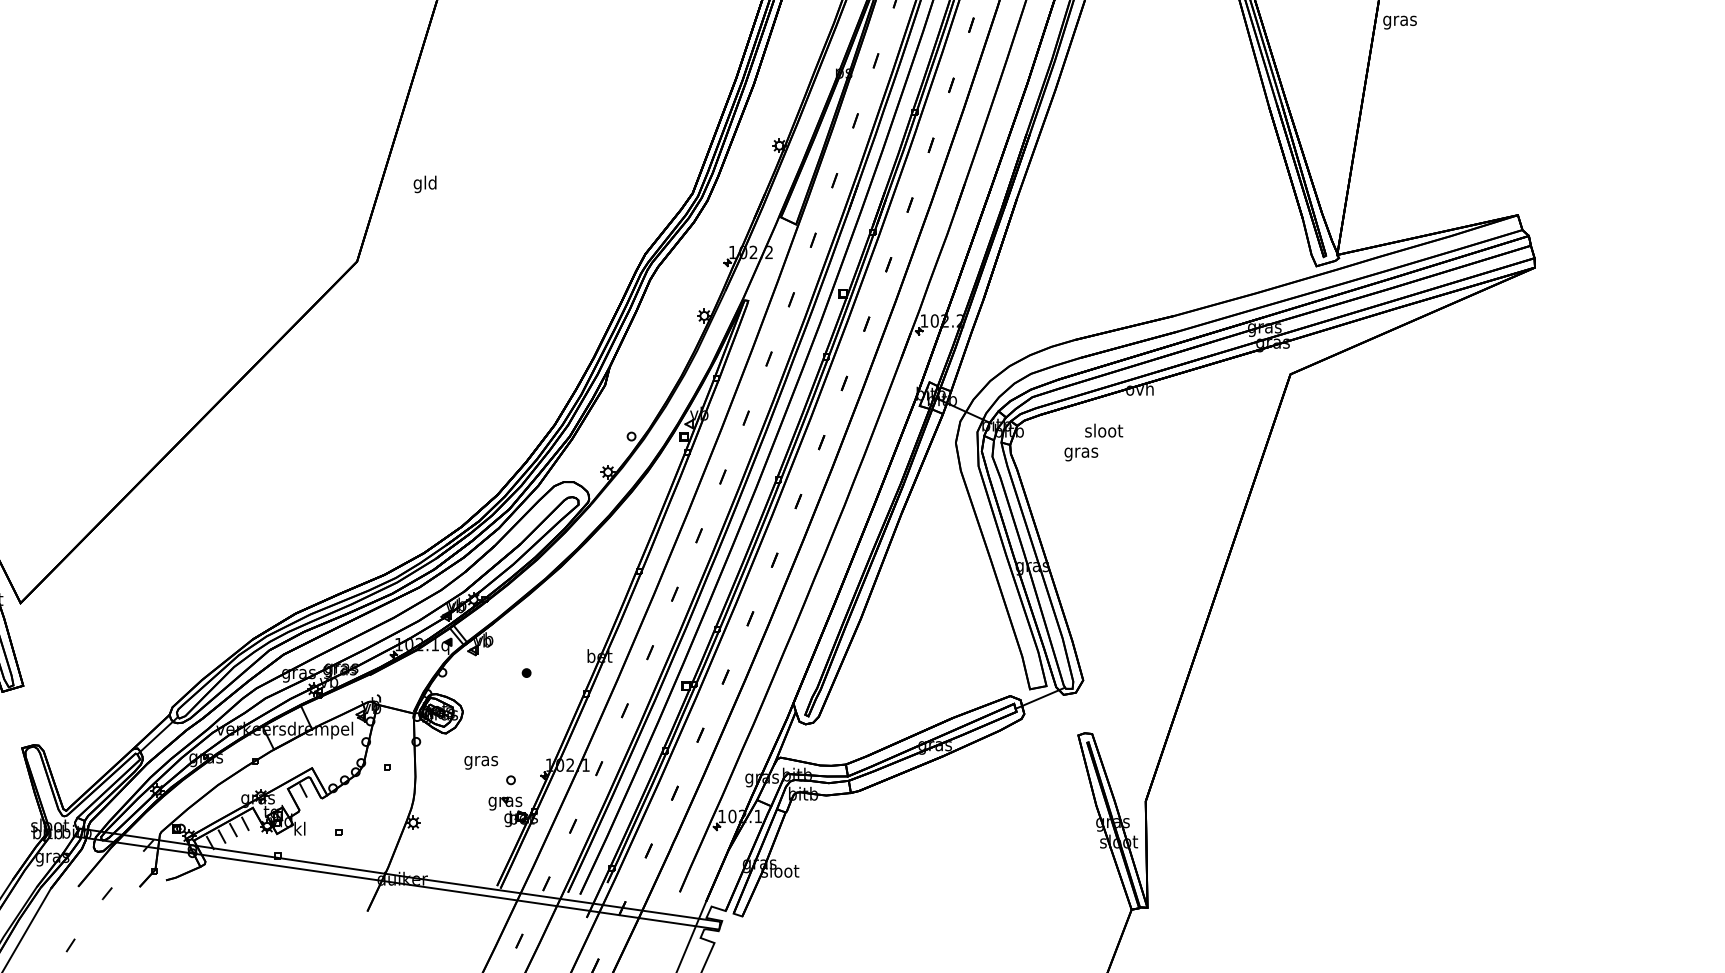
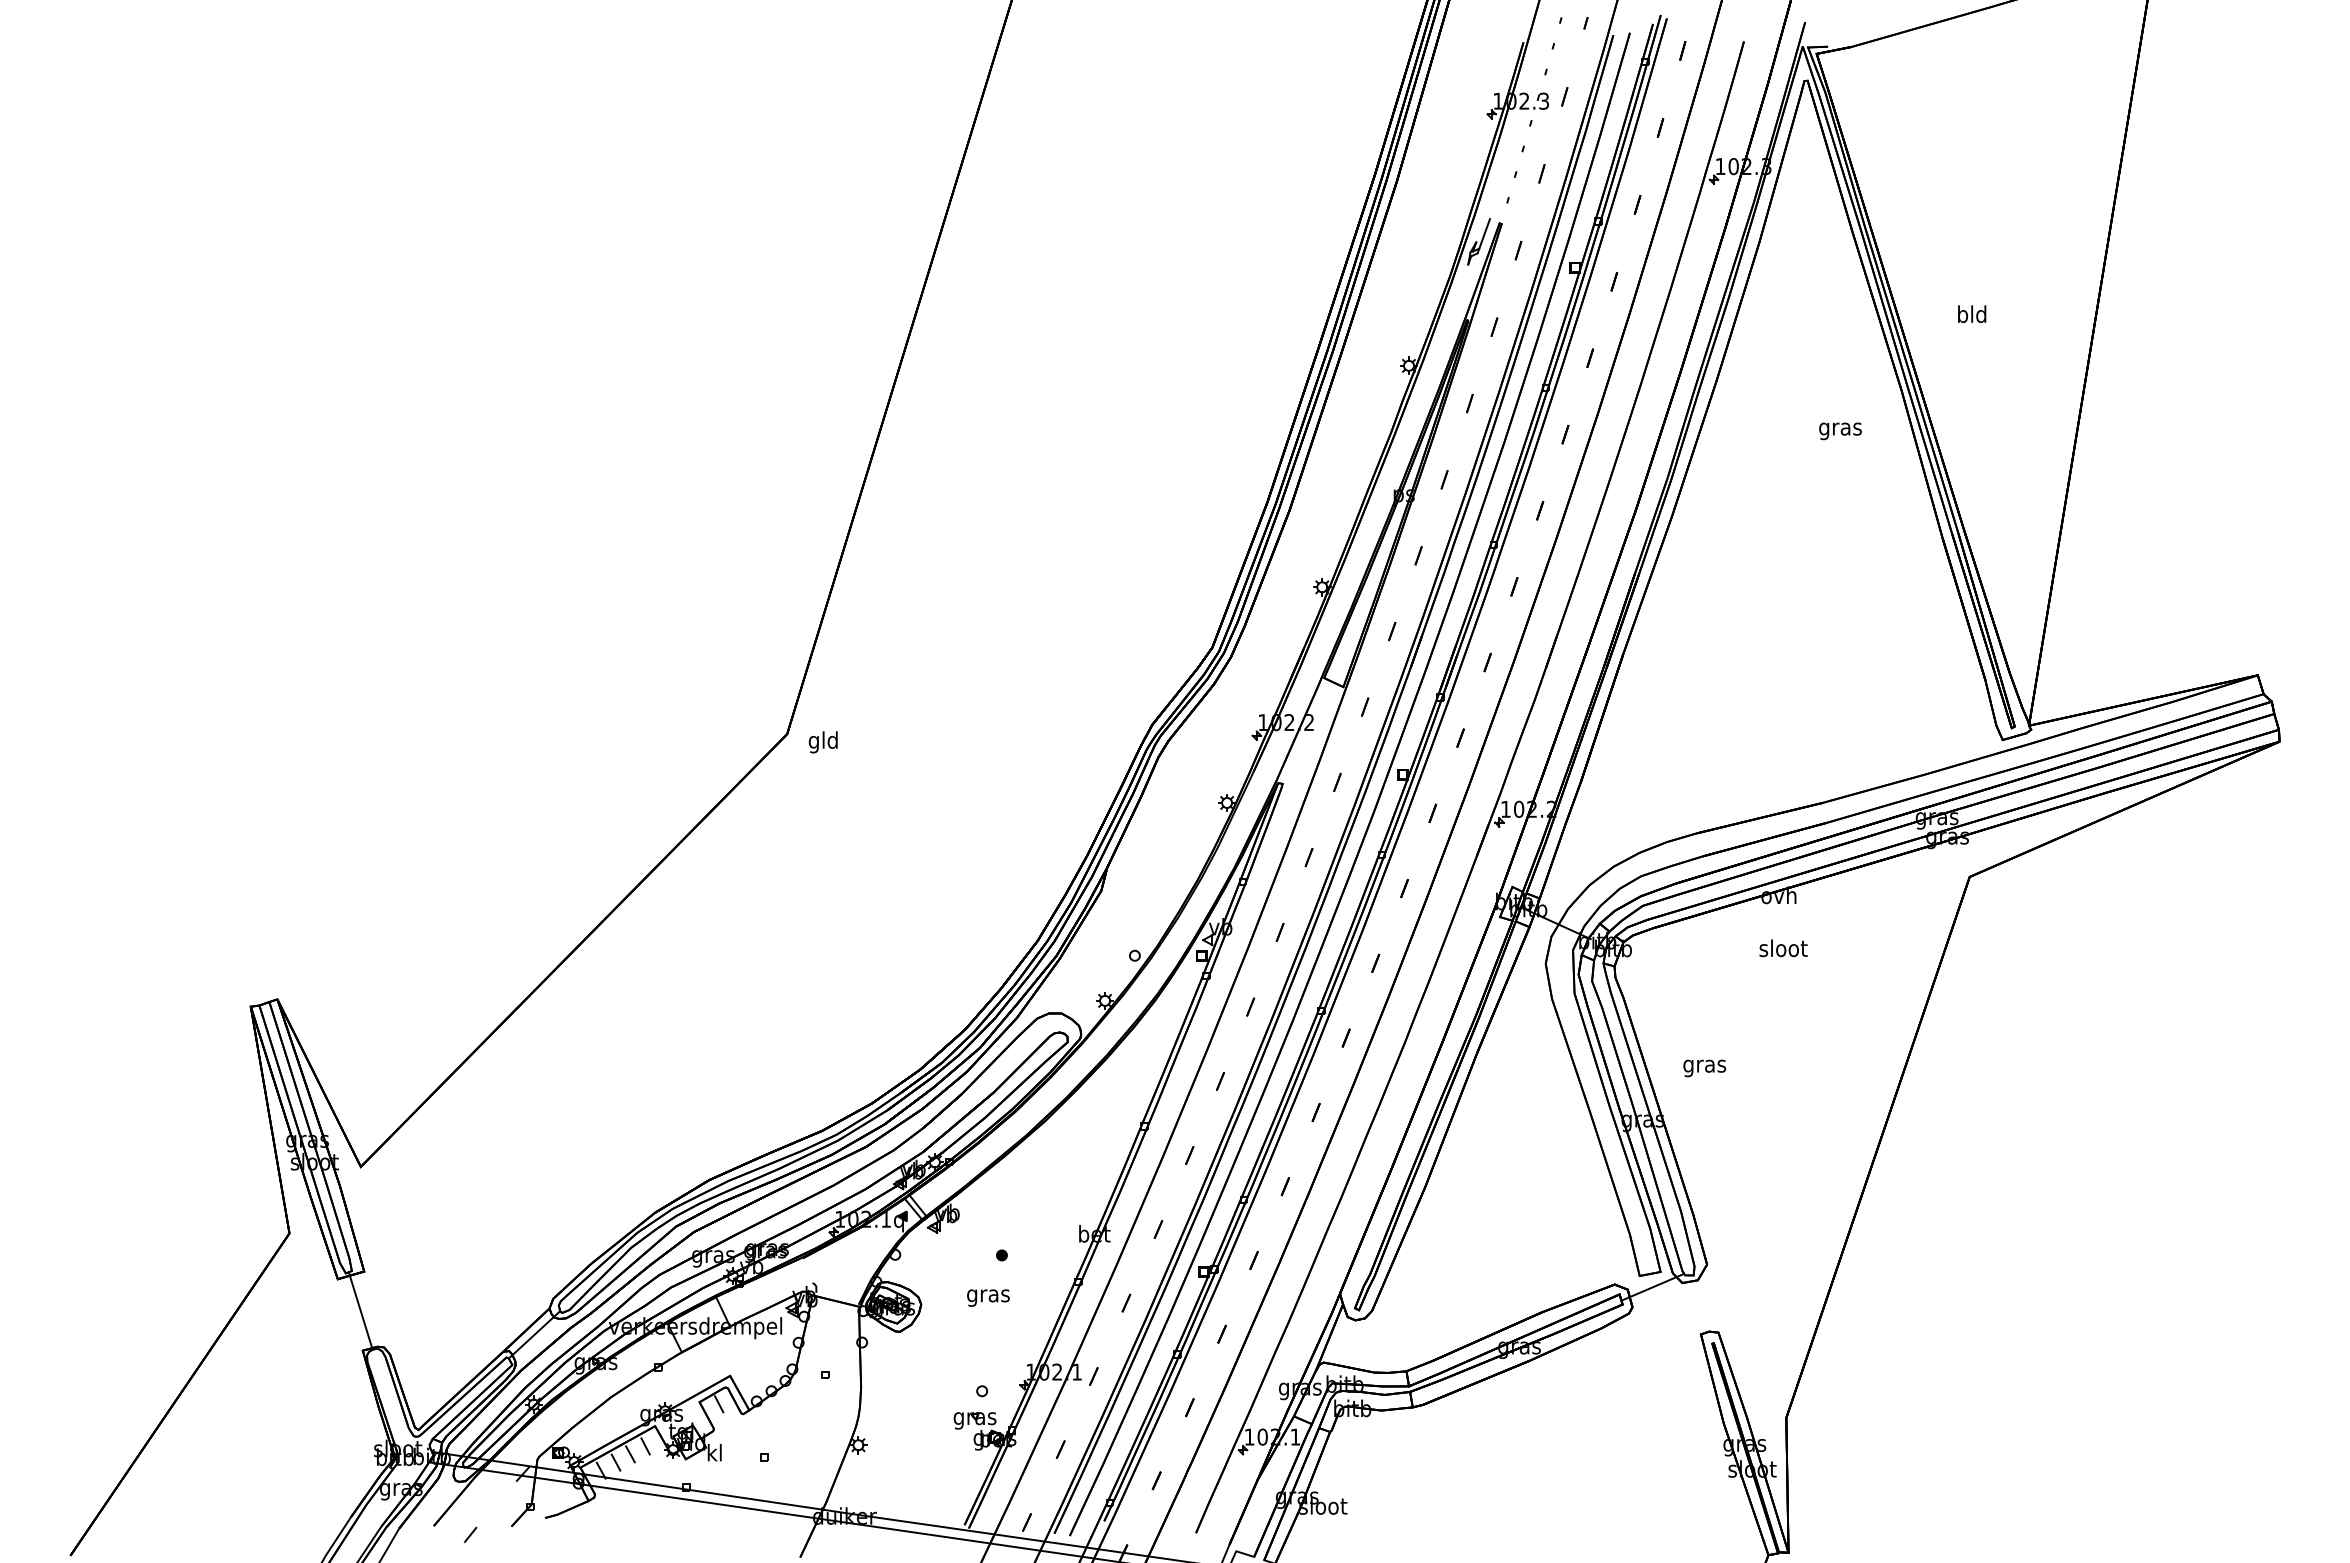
text: (1400, 22) -> (1840, 431), moved
text: (424, 184) -> (822, 742), moved
text: (1104, 430) -> (1783, 948), moved
text: (1081, 454) -> (1704, 1068), moved
line: (20, 716) -> (360, 1310), added
text: (481, 762) -> (988, 1297), moved

